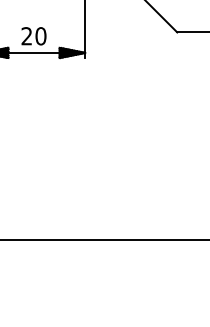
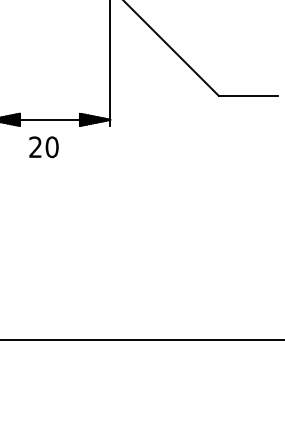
text: (33, 36) -> (43, 147), moved

